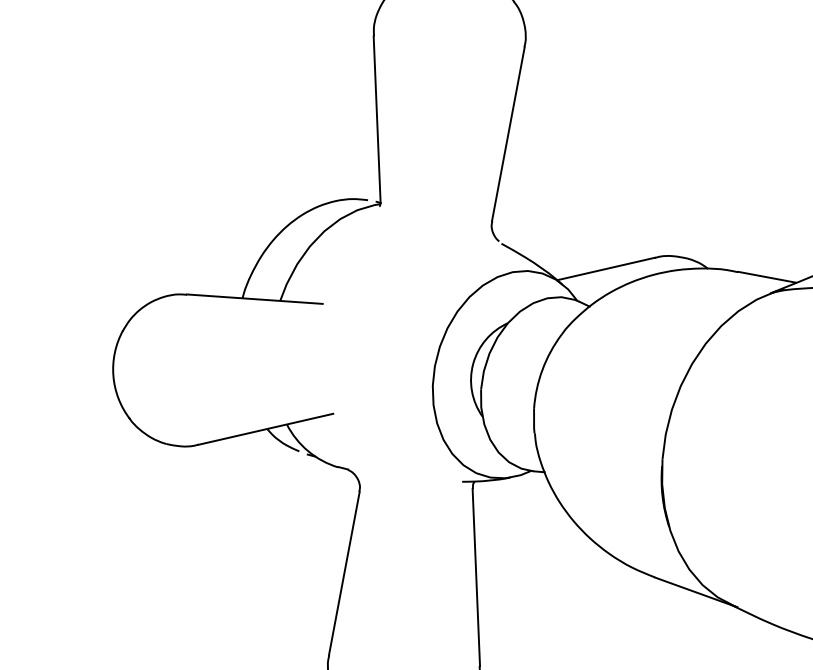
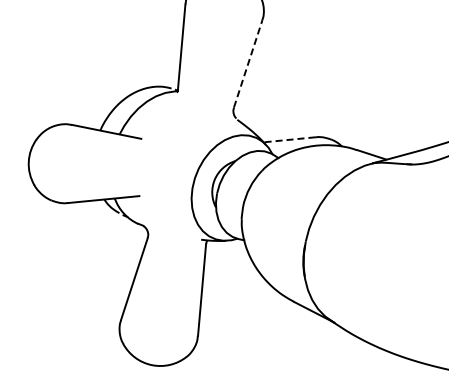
line: (508, 133) -> (248, 63), solid -> dashed
line: (606, 268) -> (289, 139), solid -> dashed

